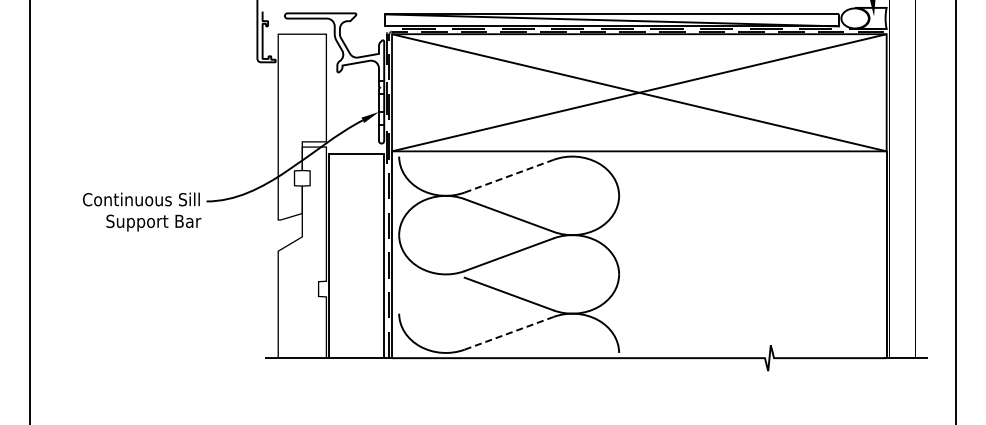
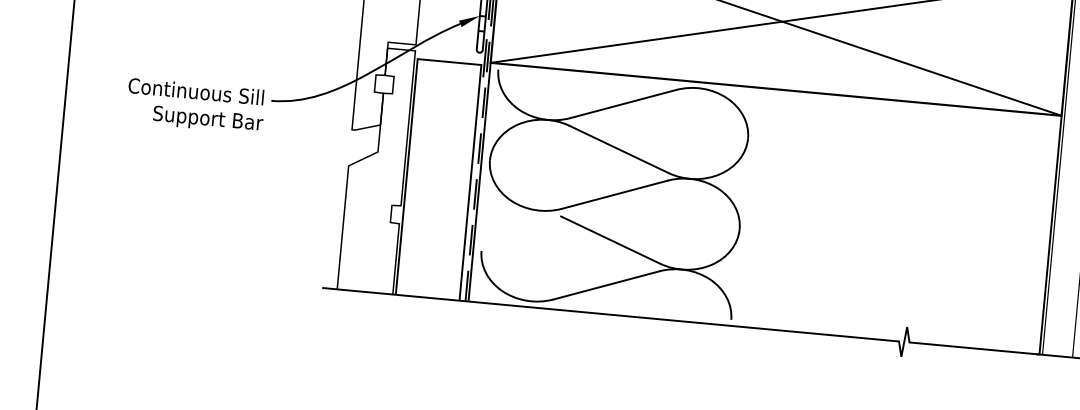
line: (509, 176) -> (623, 104), dashed -> solid
line: (509, 333) -> (606, 285), dashed -> solid

